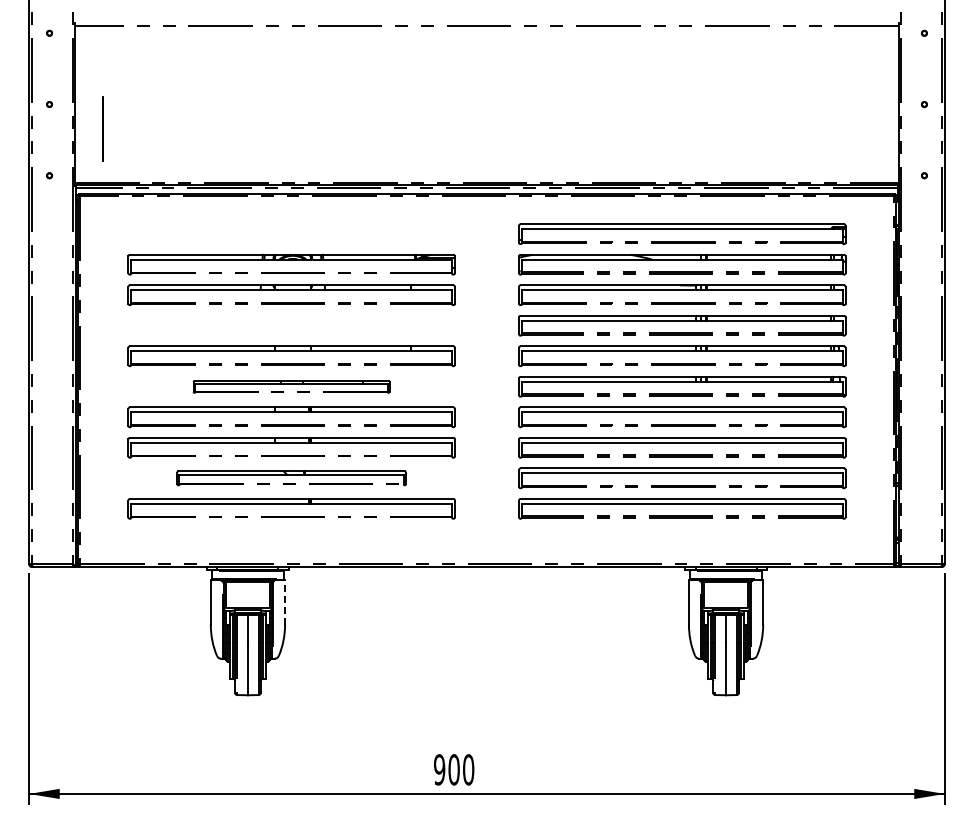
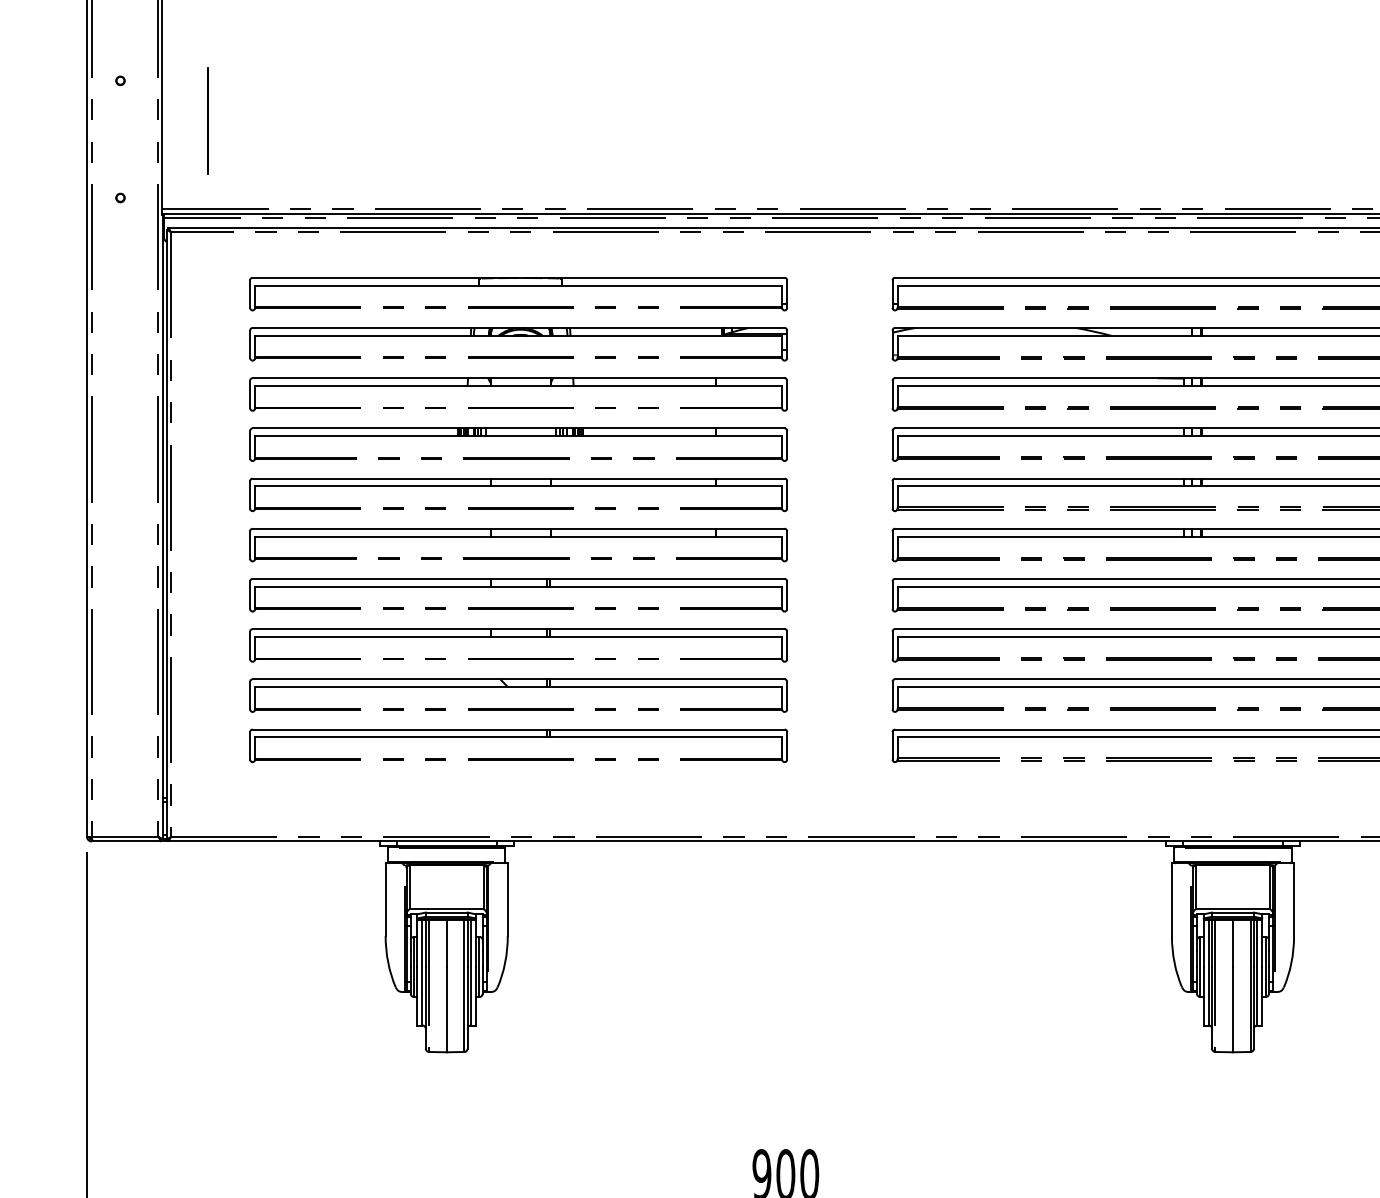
part: (291, 233) -> (518, 292), added
part: (291, 325) -> (518, 444), added
part: (291, 386) -> (518, 544), size x1.67
part: (291, 478) -> (518, 695), size x1.43
line: (285, 601) -> (508, 898), dashed -> solid

